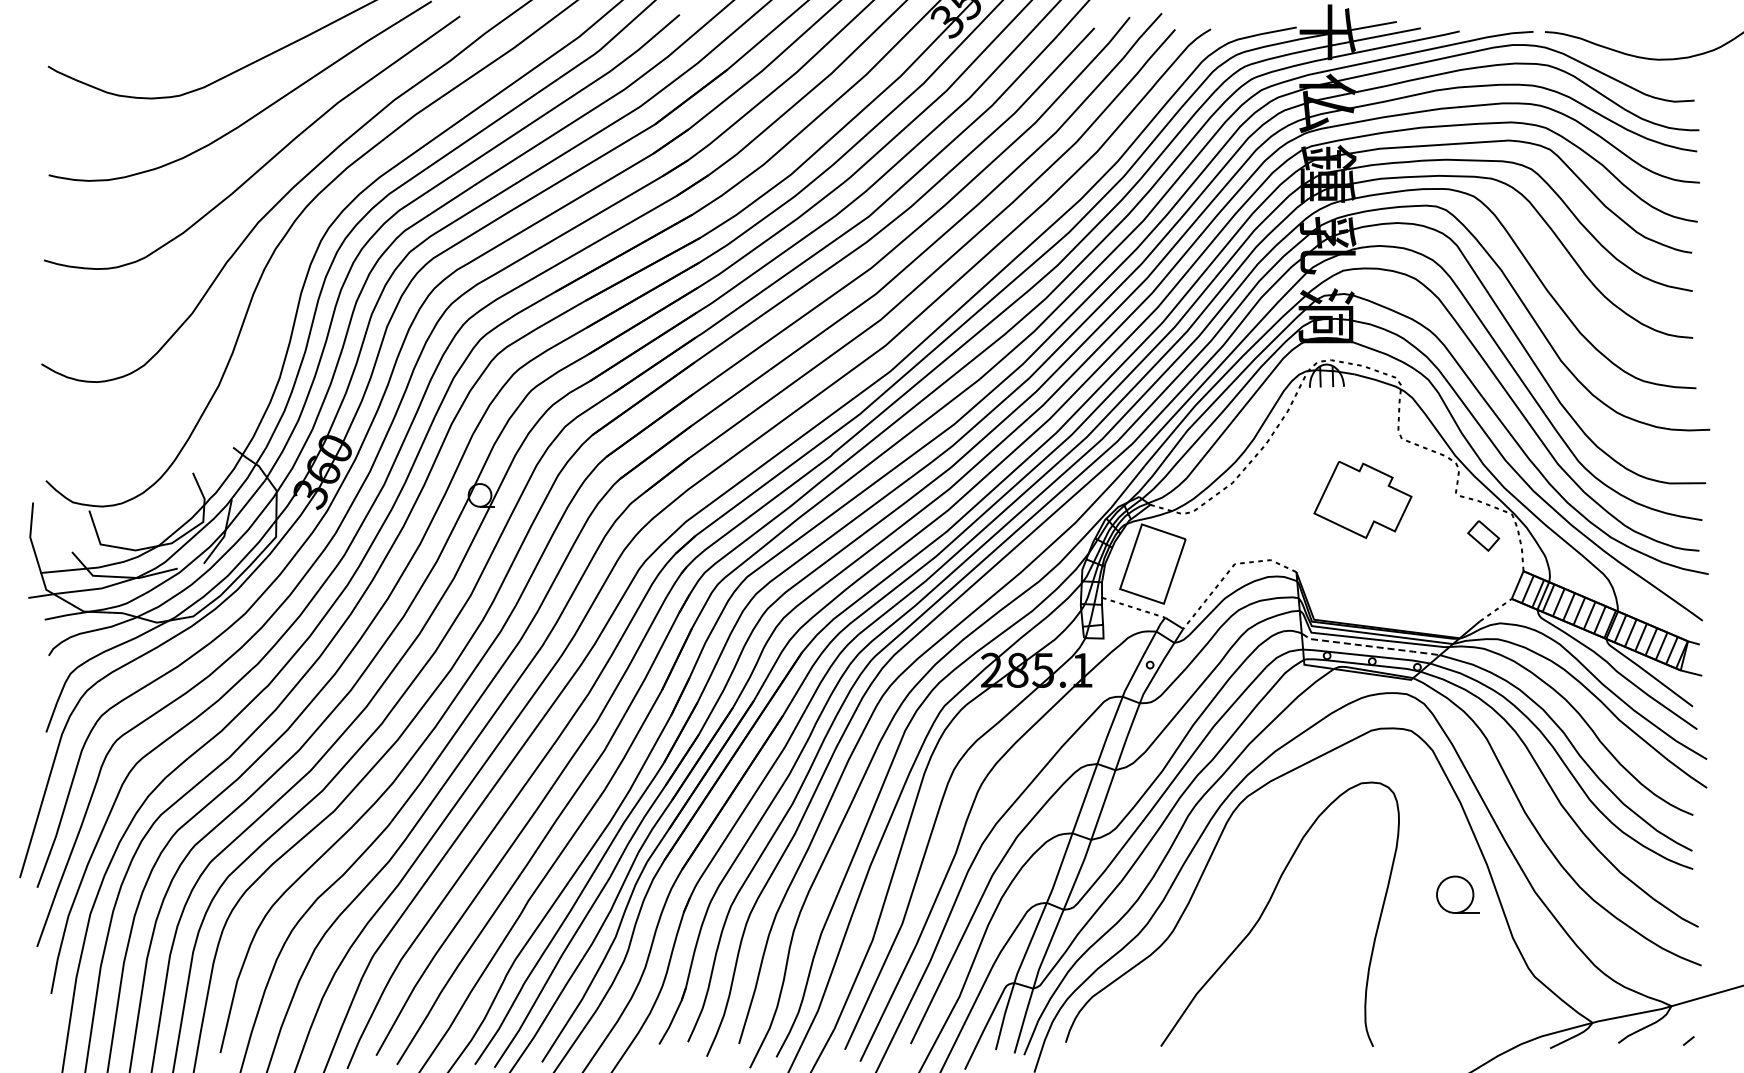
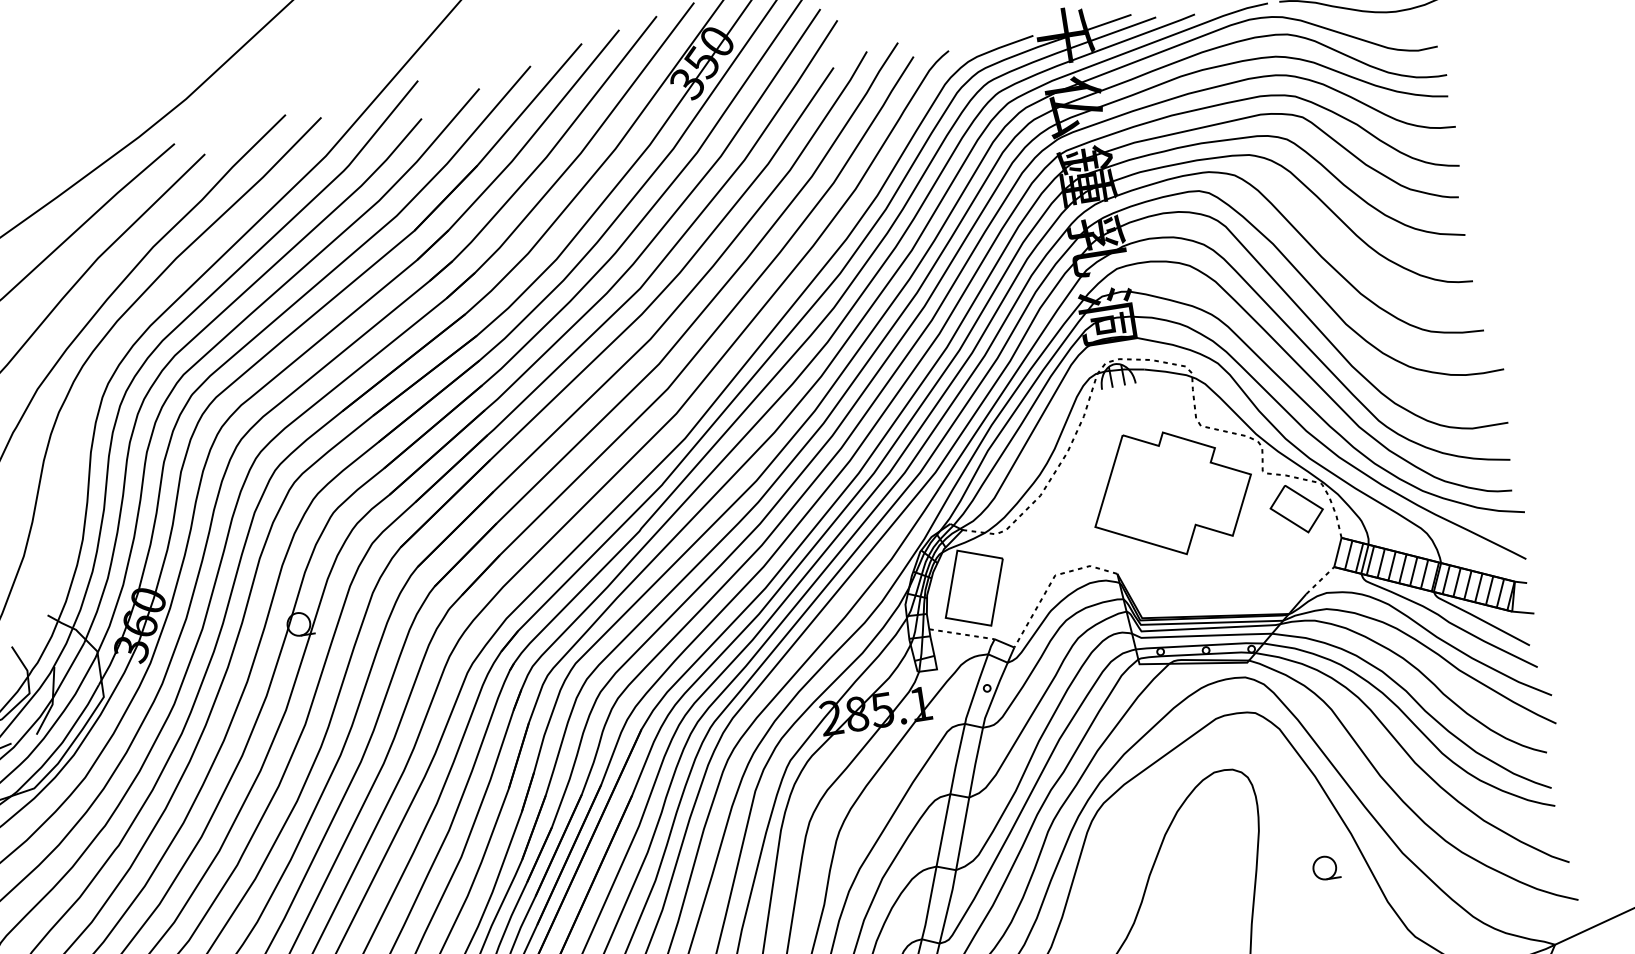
part: (1362, 499) -> (1171, 491), size x1.67
part: (1483, 535) -> (1296, 508), size x1.67
line: (1369, 646) -> (1201, 636), dashed -> solid
part: (1456, 894) -> (1325, 867), size x0.62

